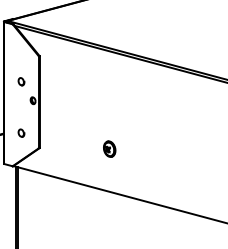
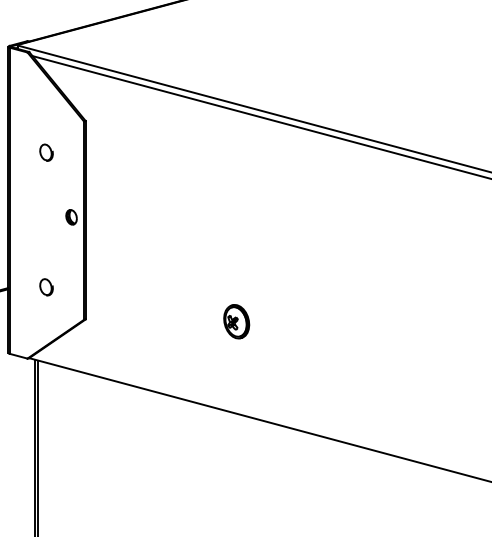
part: (21, 81) -> (46, 152), moved

